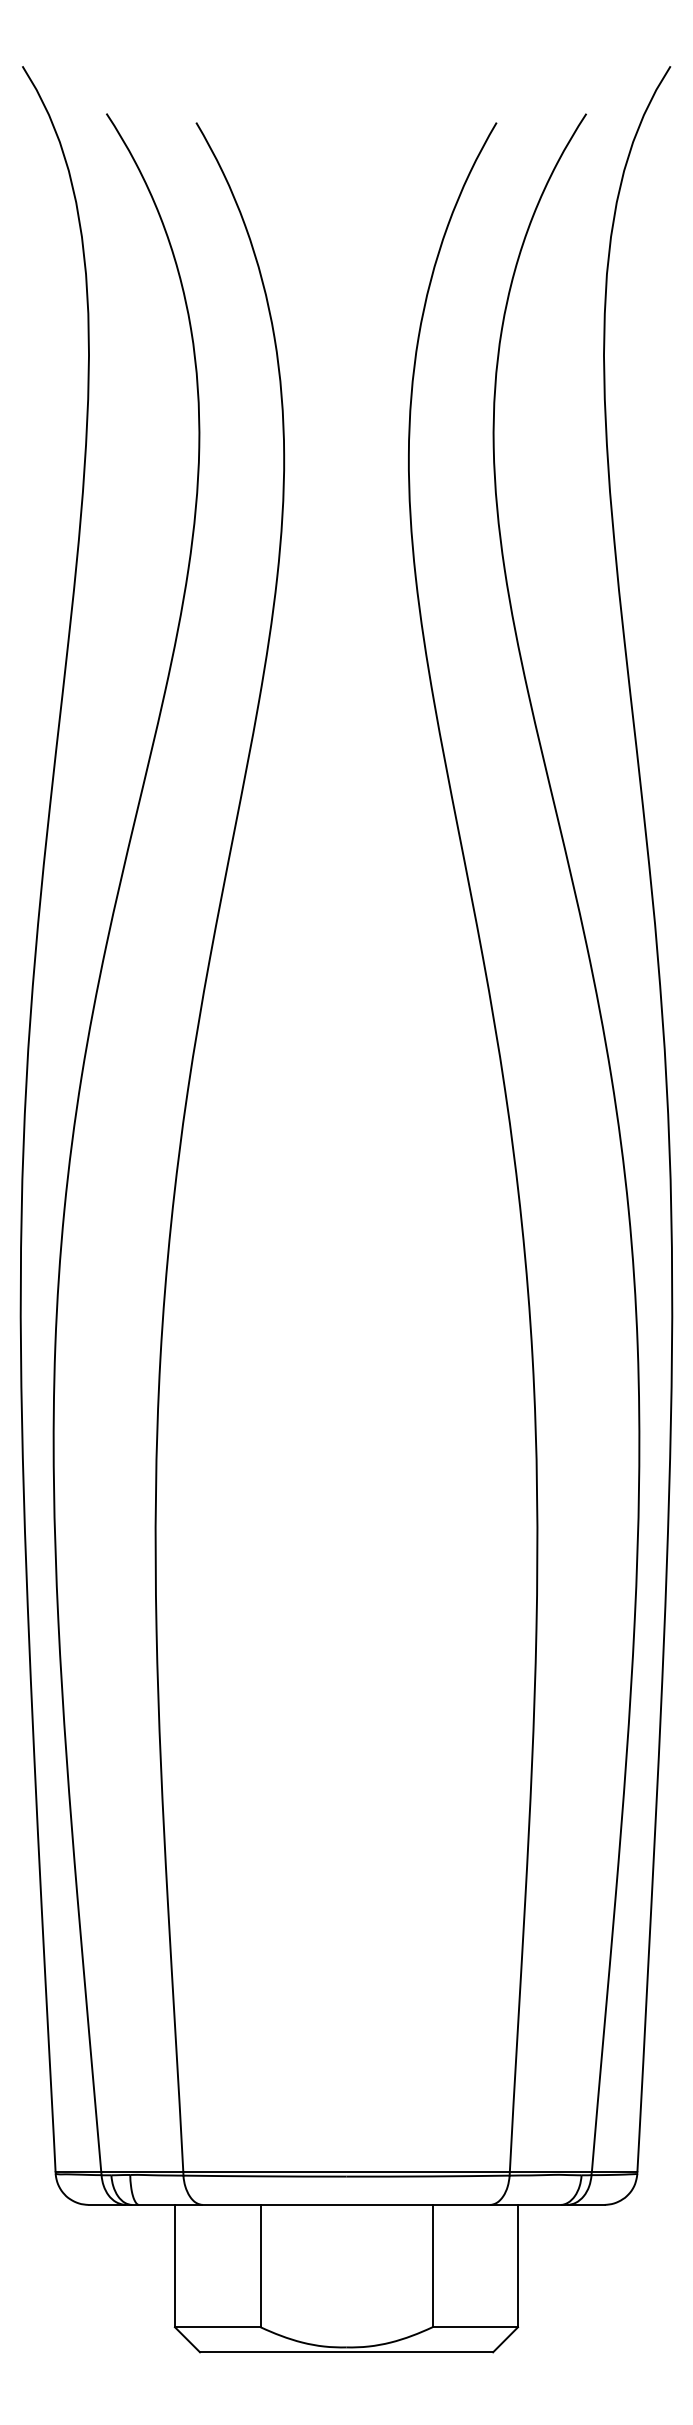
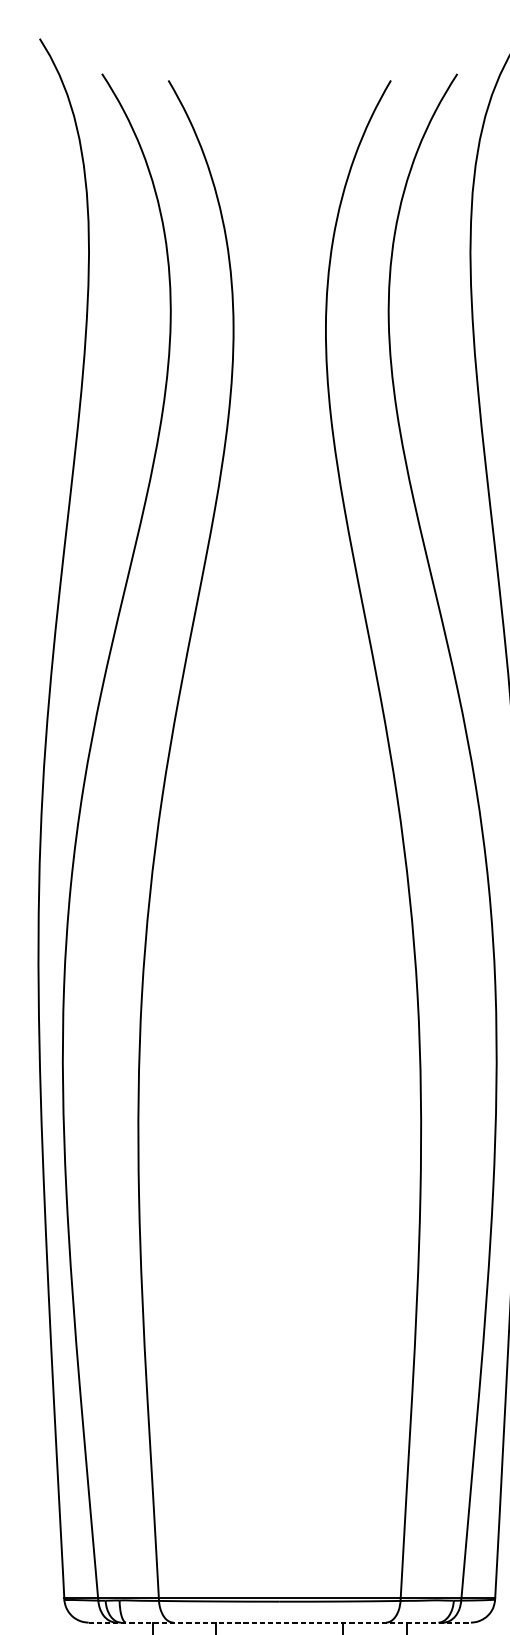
line: (347, 2204) -> (280, 1622), solid -> dashed

